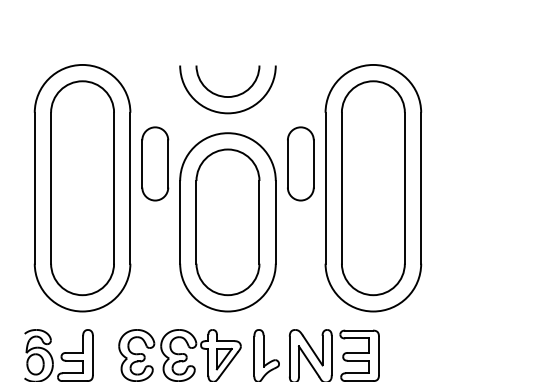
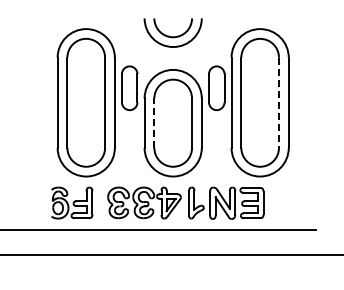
part: (226, 89) -> (172, 32), moved
line: (405, 189) -> (279, 103), solid -> dashed
line: (196, 222) -> (154, 123), solid -> dashed

